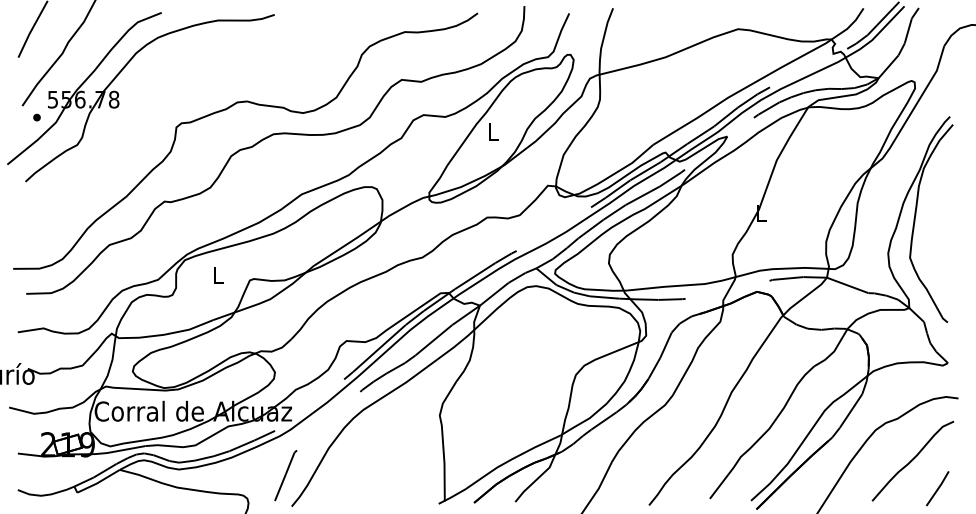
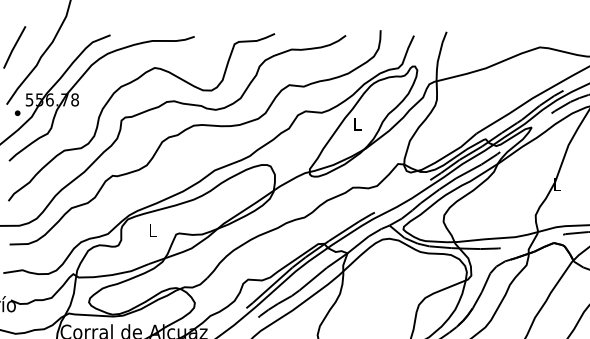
curve: (182, 80) -> (126, 85), added

